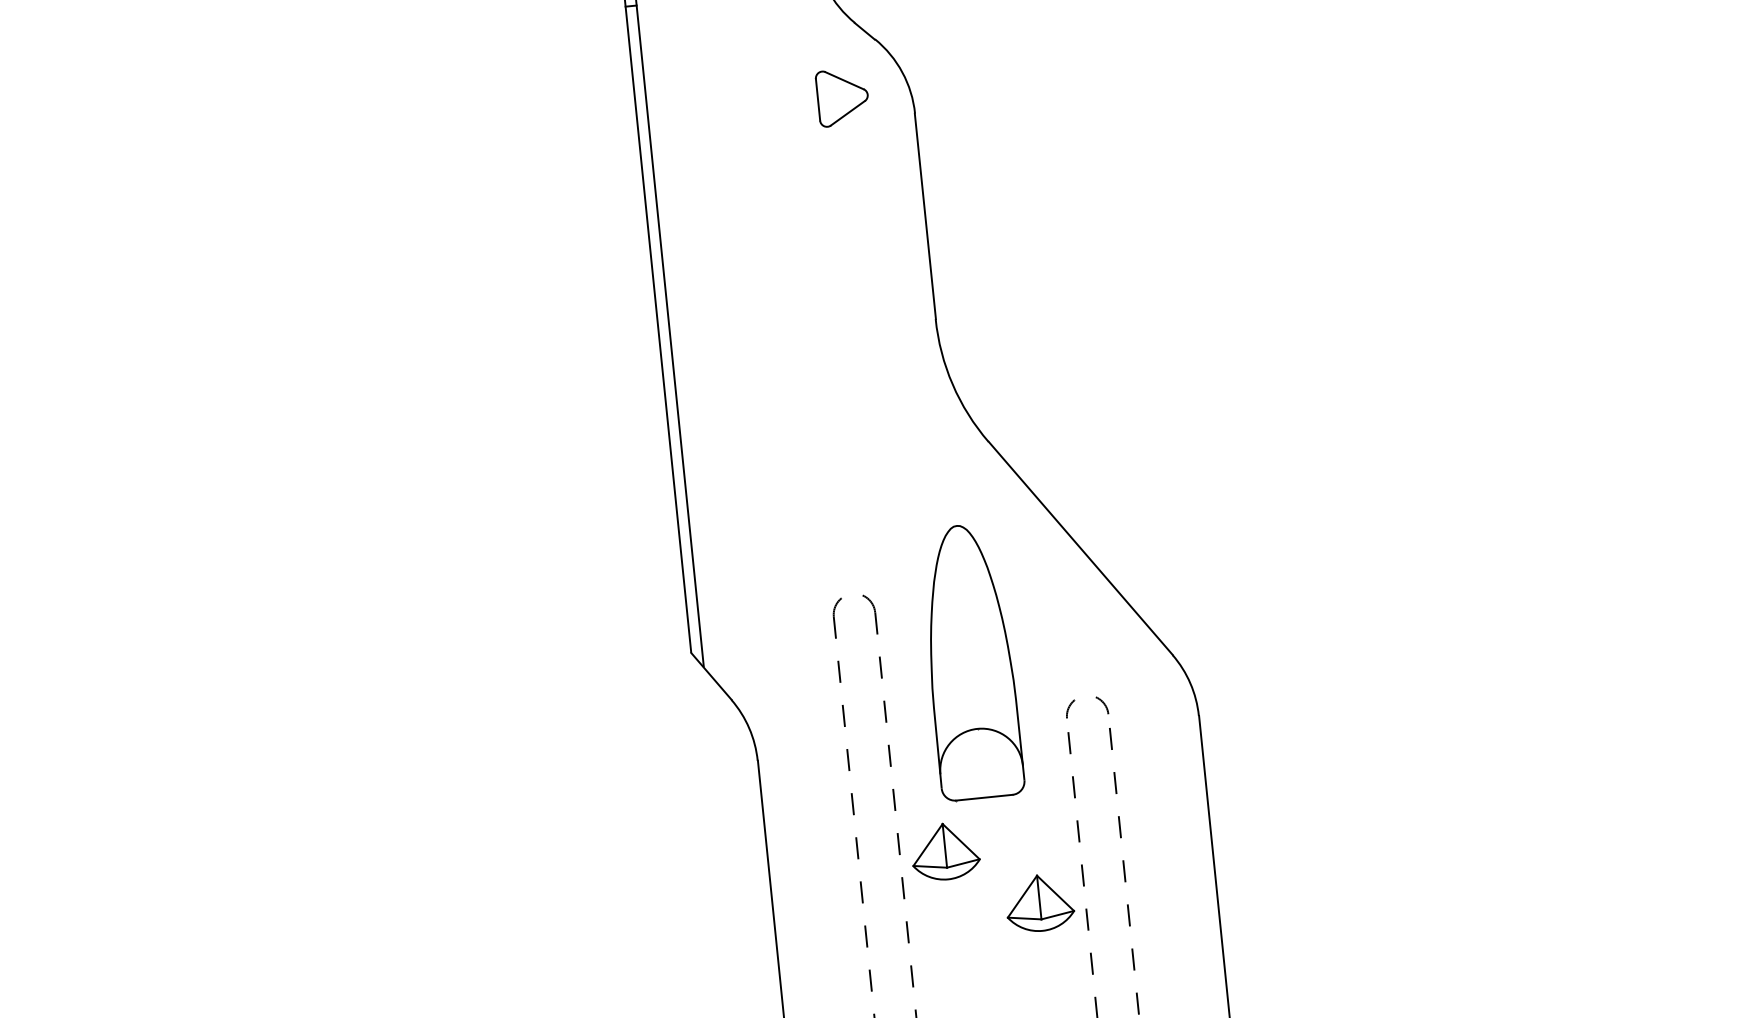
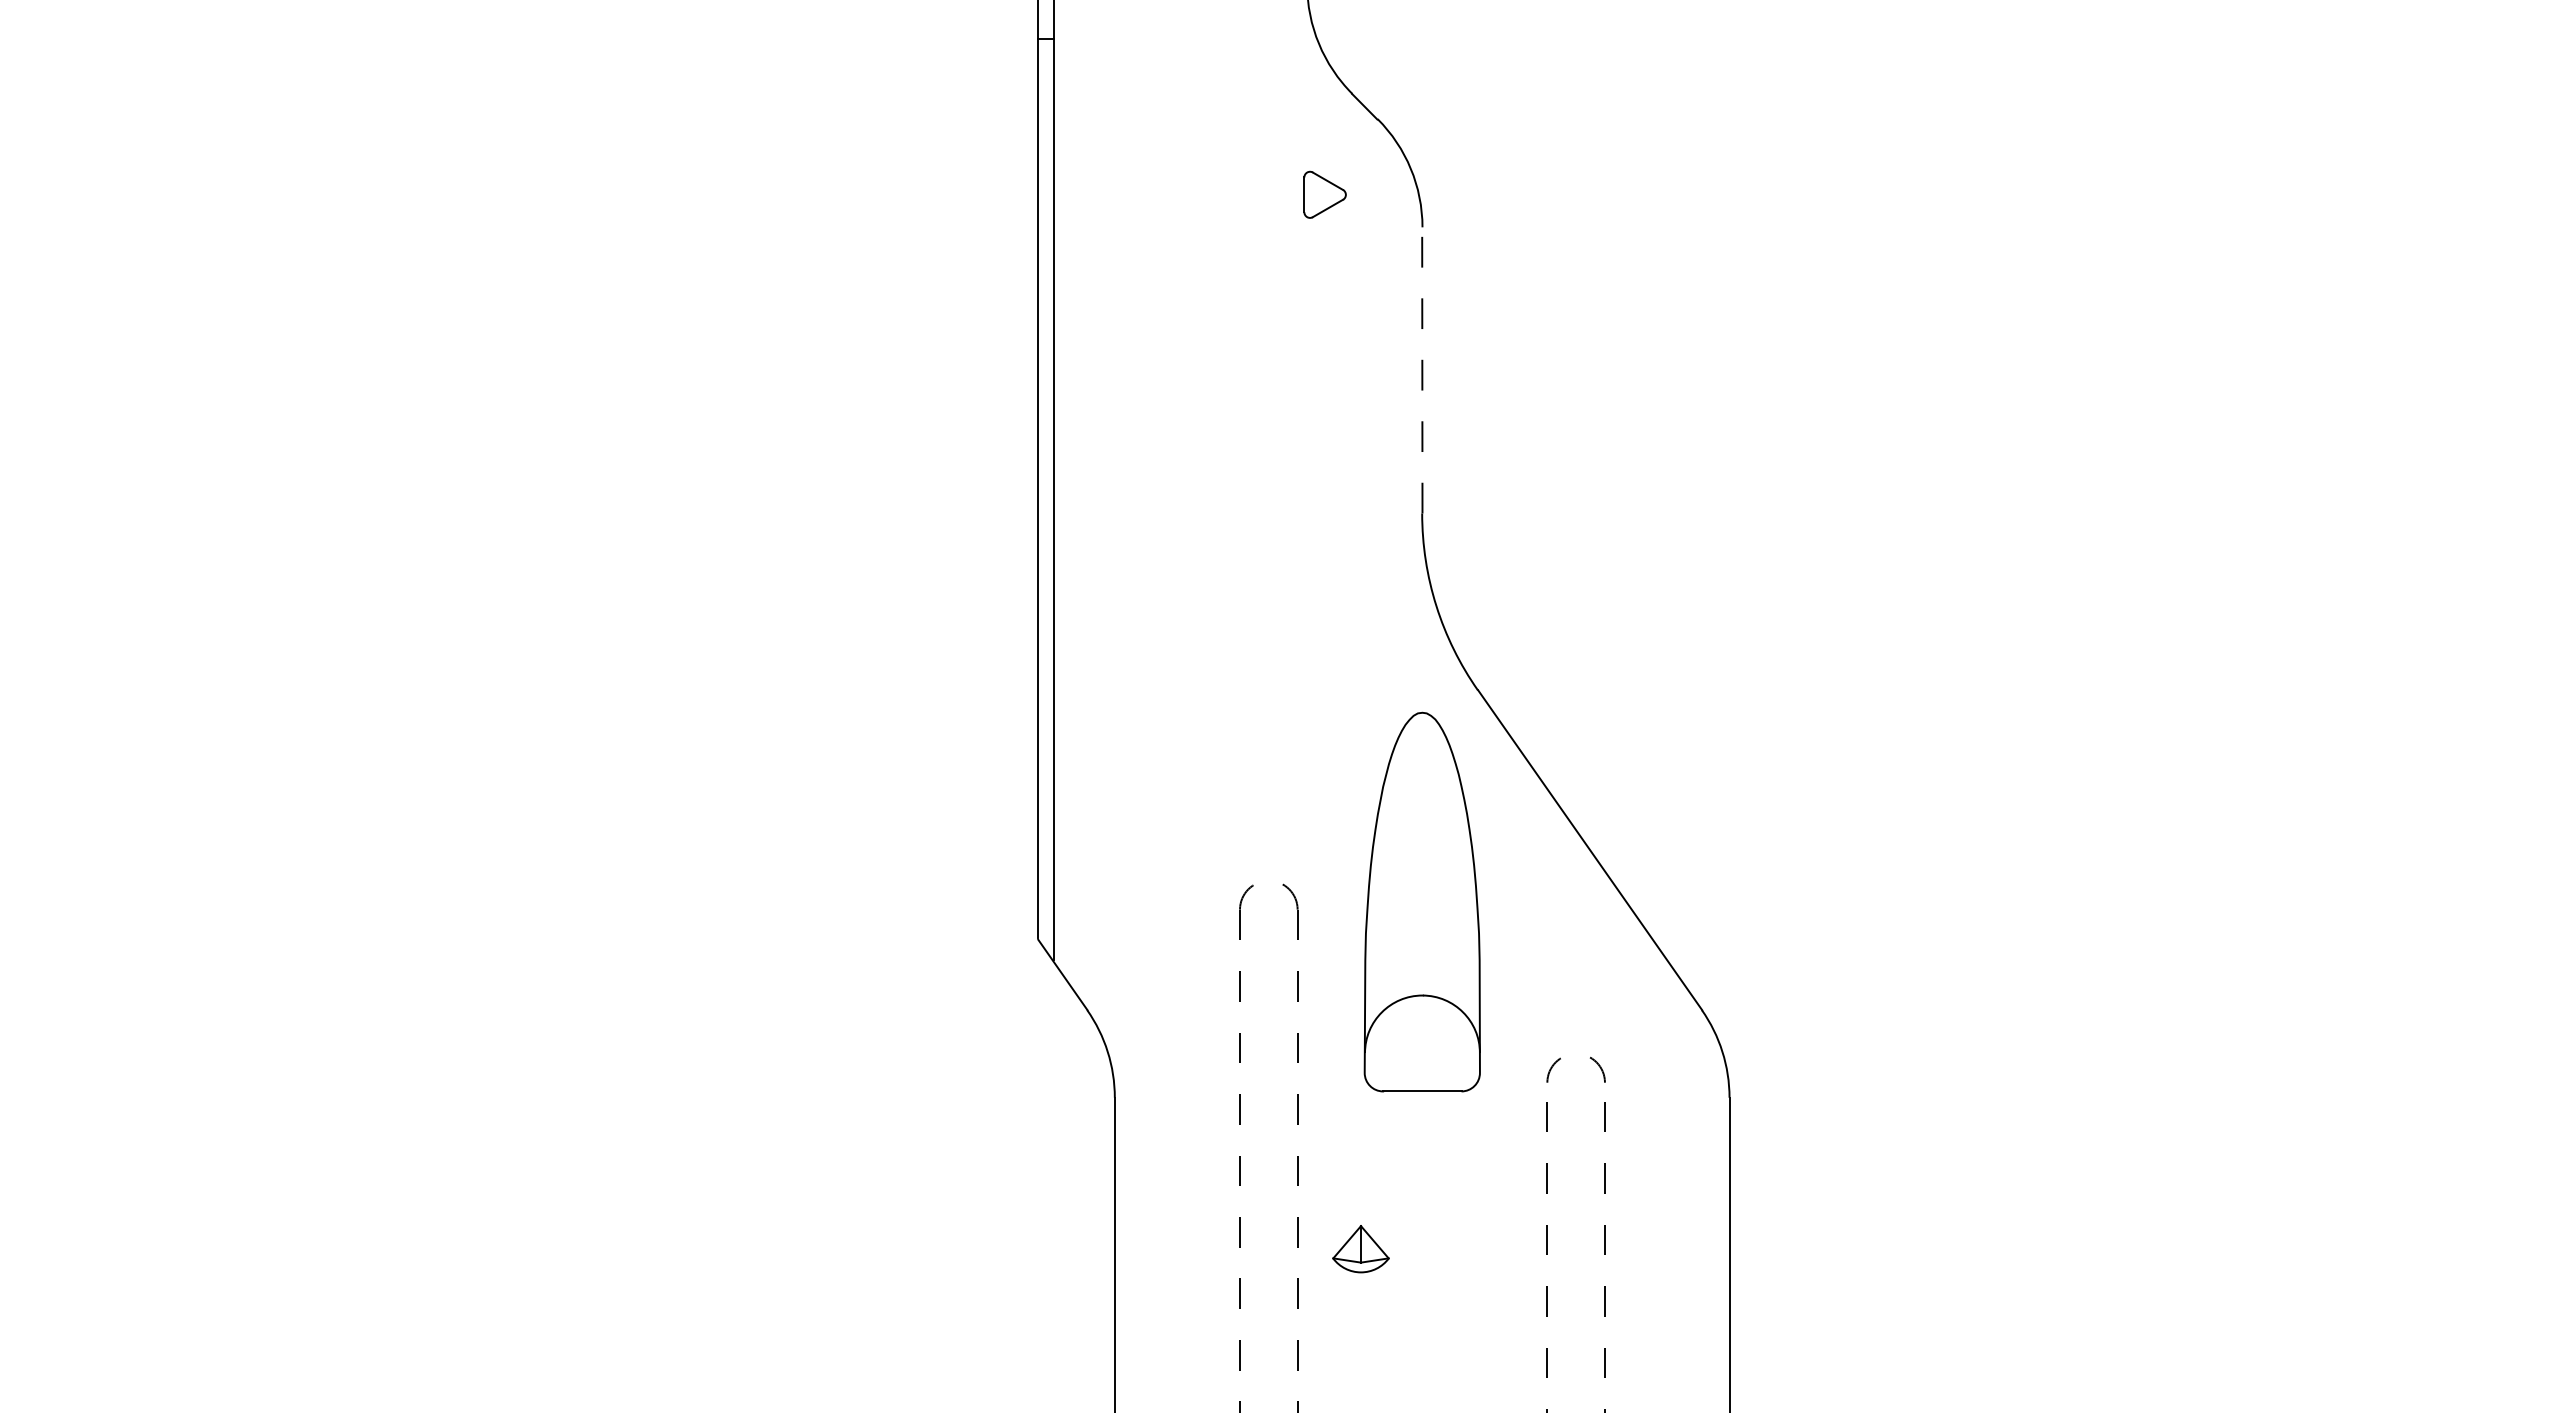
part: (842, 97) -> (1324, 194), size x0.6
line: (925, 215) -> (1422, 369), solid -> dashed
part: (969, 661) -> (1421, 901), moved
part: (945, 851) -> (1360, 1248), size x0.6
part: (1039, 903) -> (1483, 1333), removed

